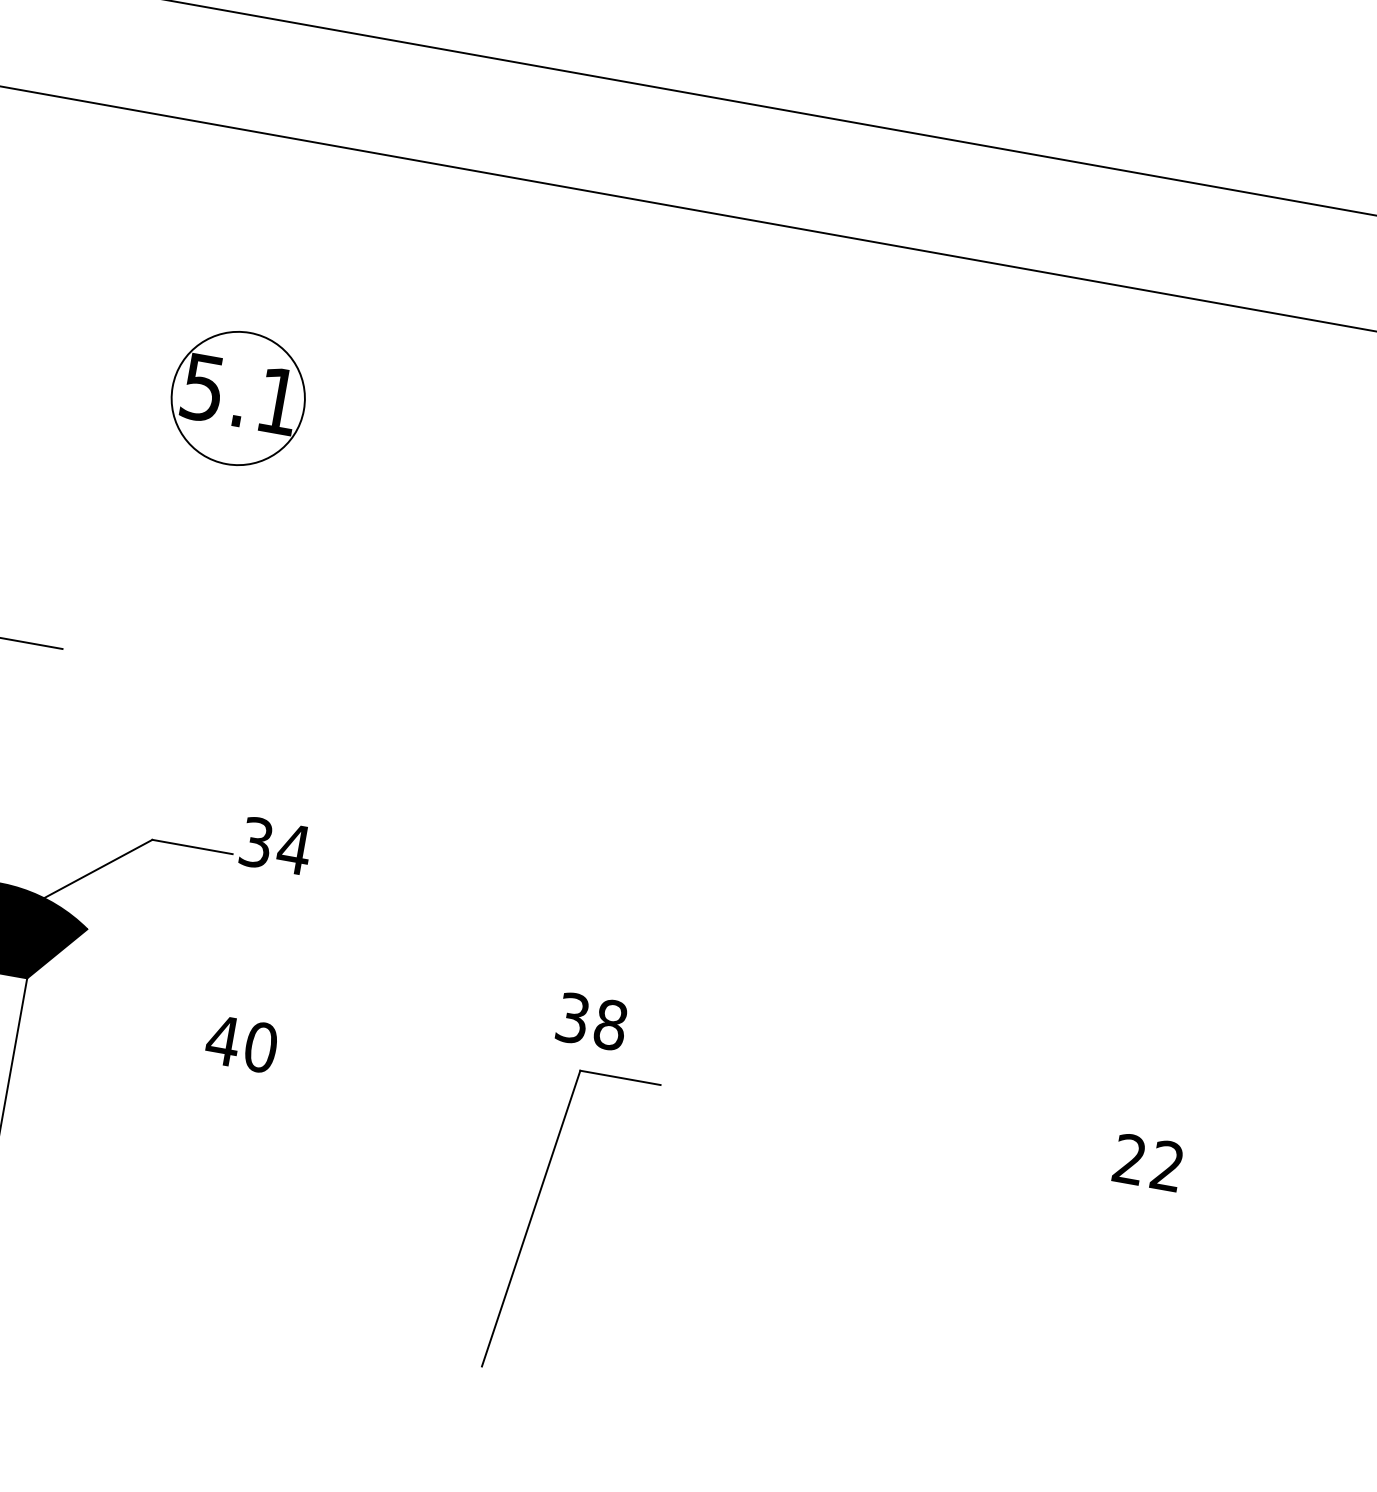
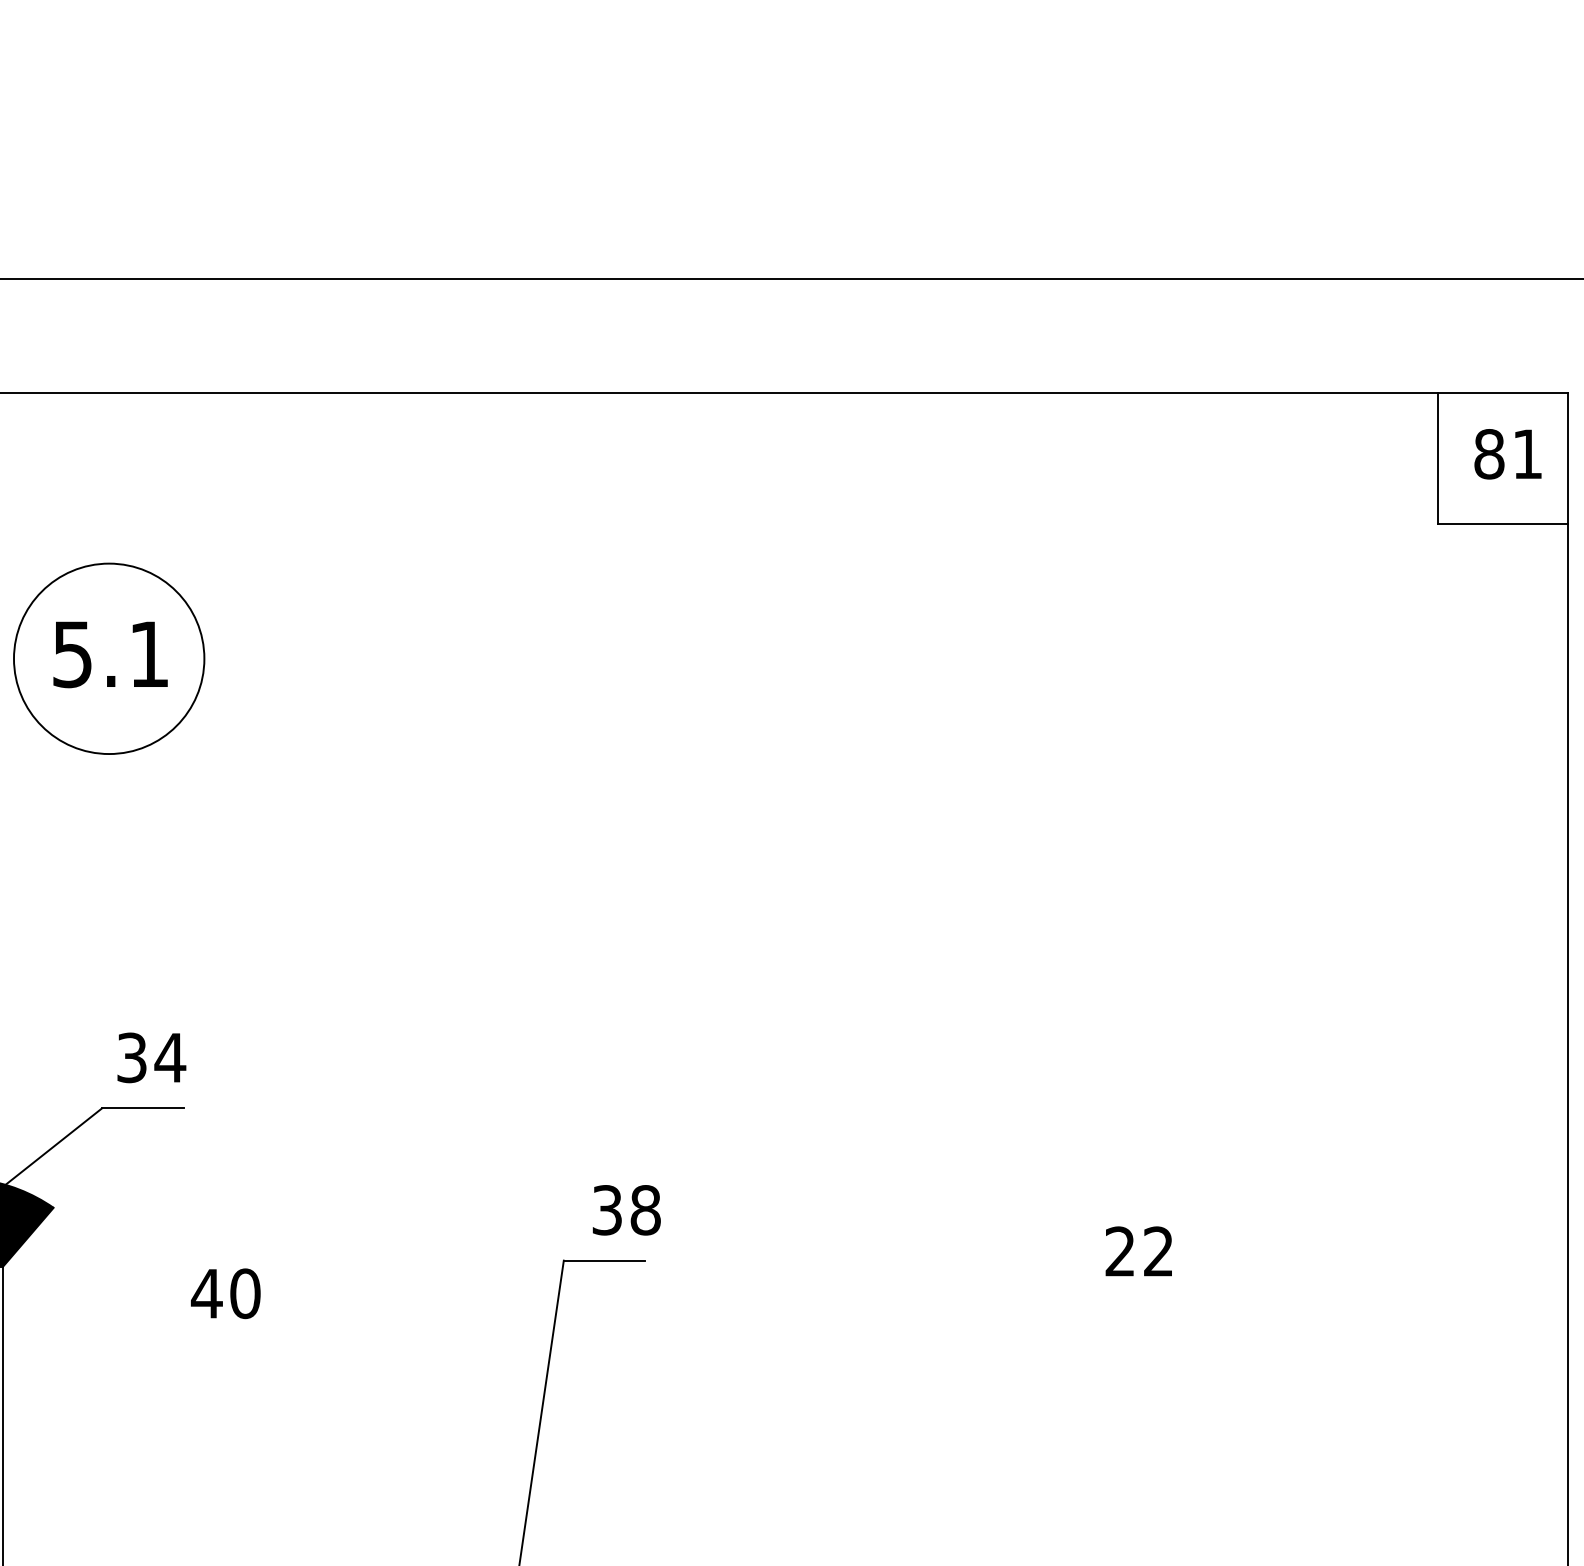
circle: (238, 398) -> (109, 658), size x1.43
text: (275, 845) -> (151, 1057), moved
text: (591, 1021) -> (626, 1210), moved

